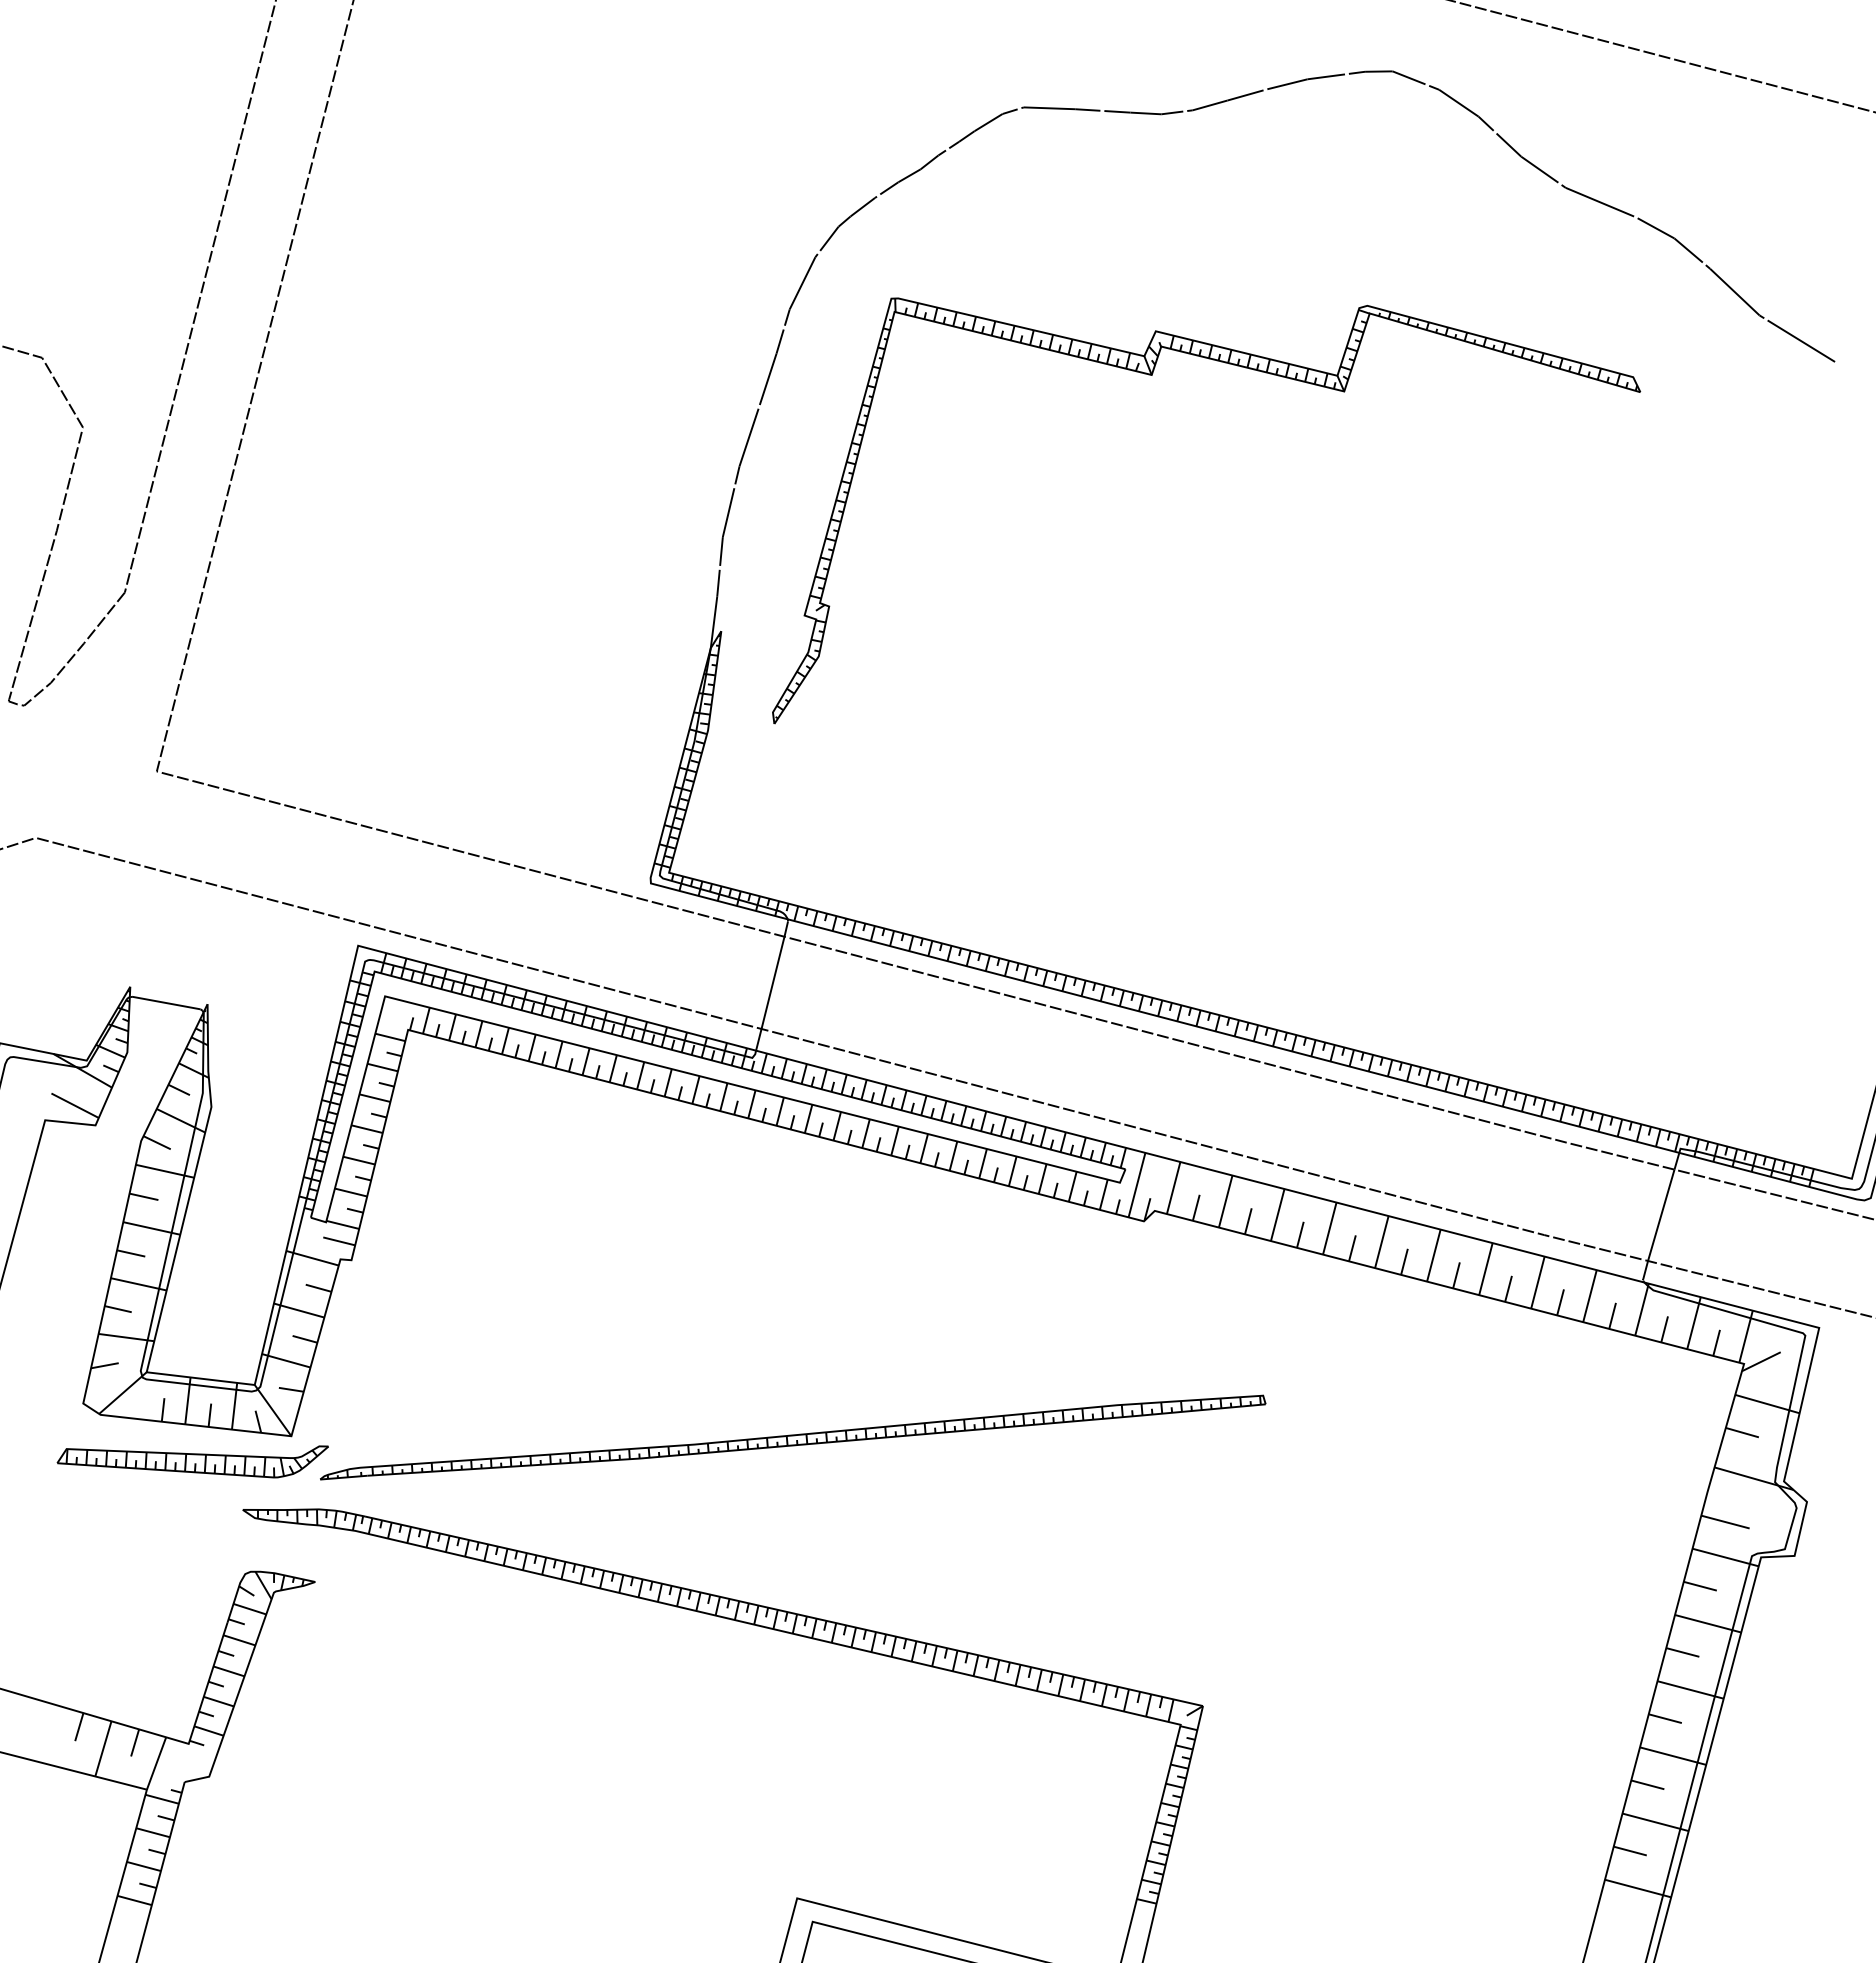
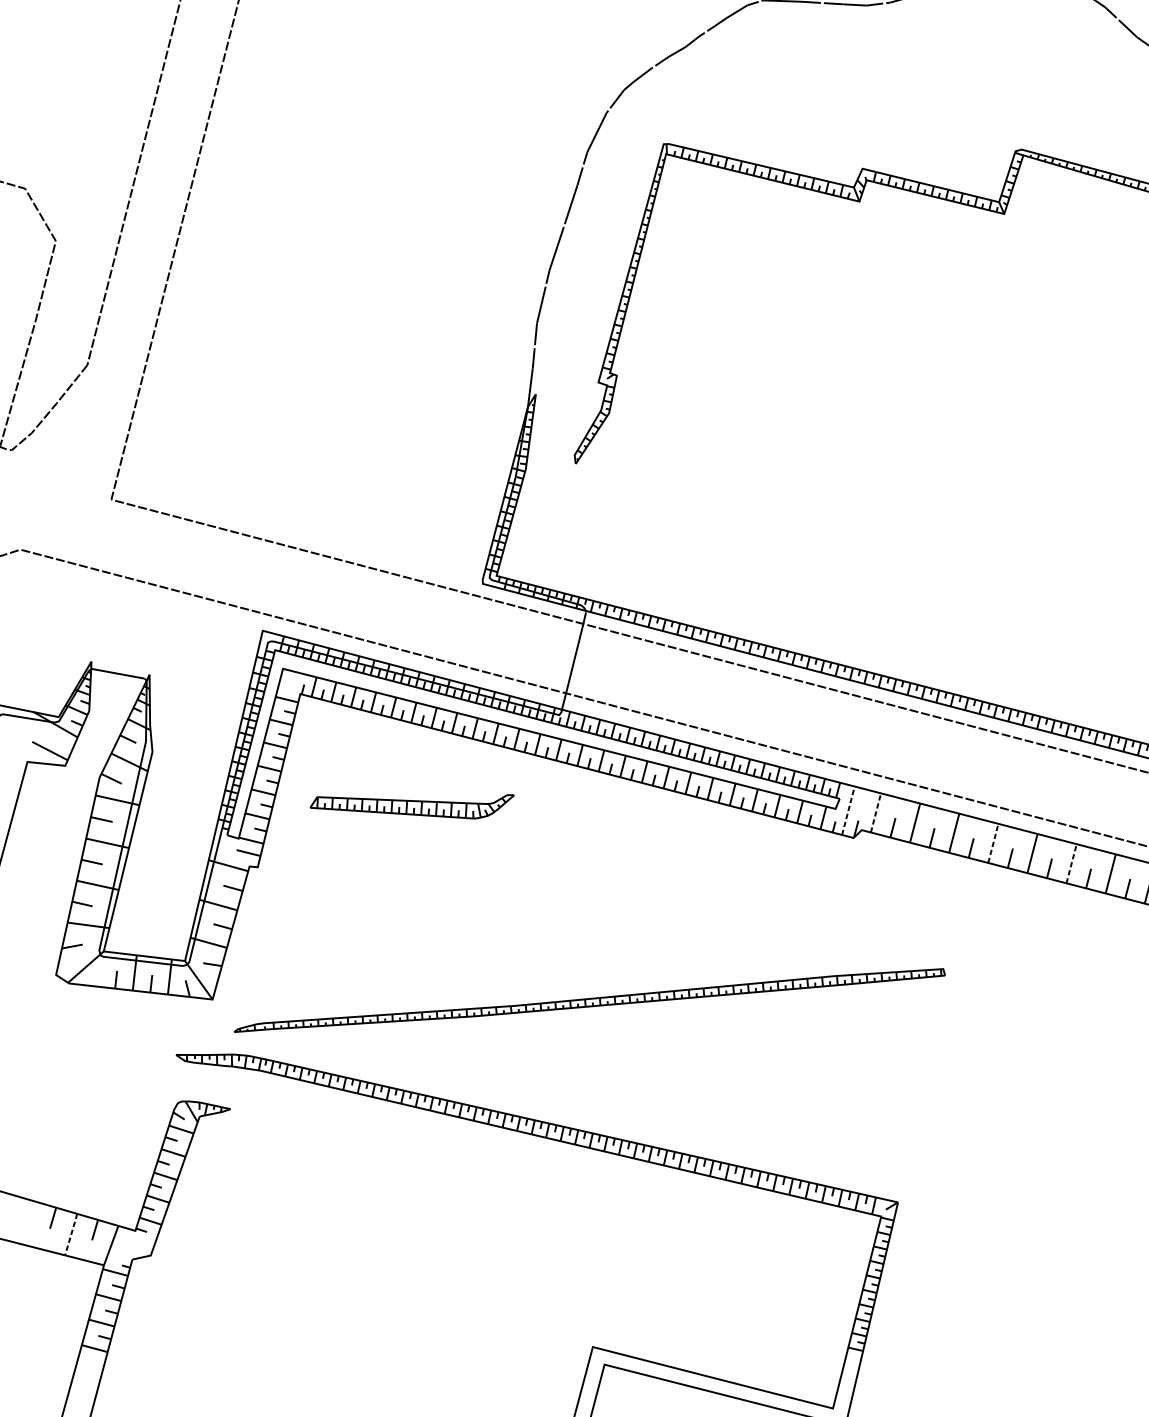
line: (1137, 1184) -> (848, 810), solid -> dashed
line: (1173, 1188) -> (875, 813), solid -> dashed
line: (1329, 1228) -> (993, 843), solid -> dashed
line: (1433, 1255) -> (1071, 863), solid -> dashed
part: (192, 1461) -> (411, 806), moved
line: (103, 1748) -> (71, 1234), solid -> dashed

